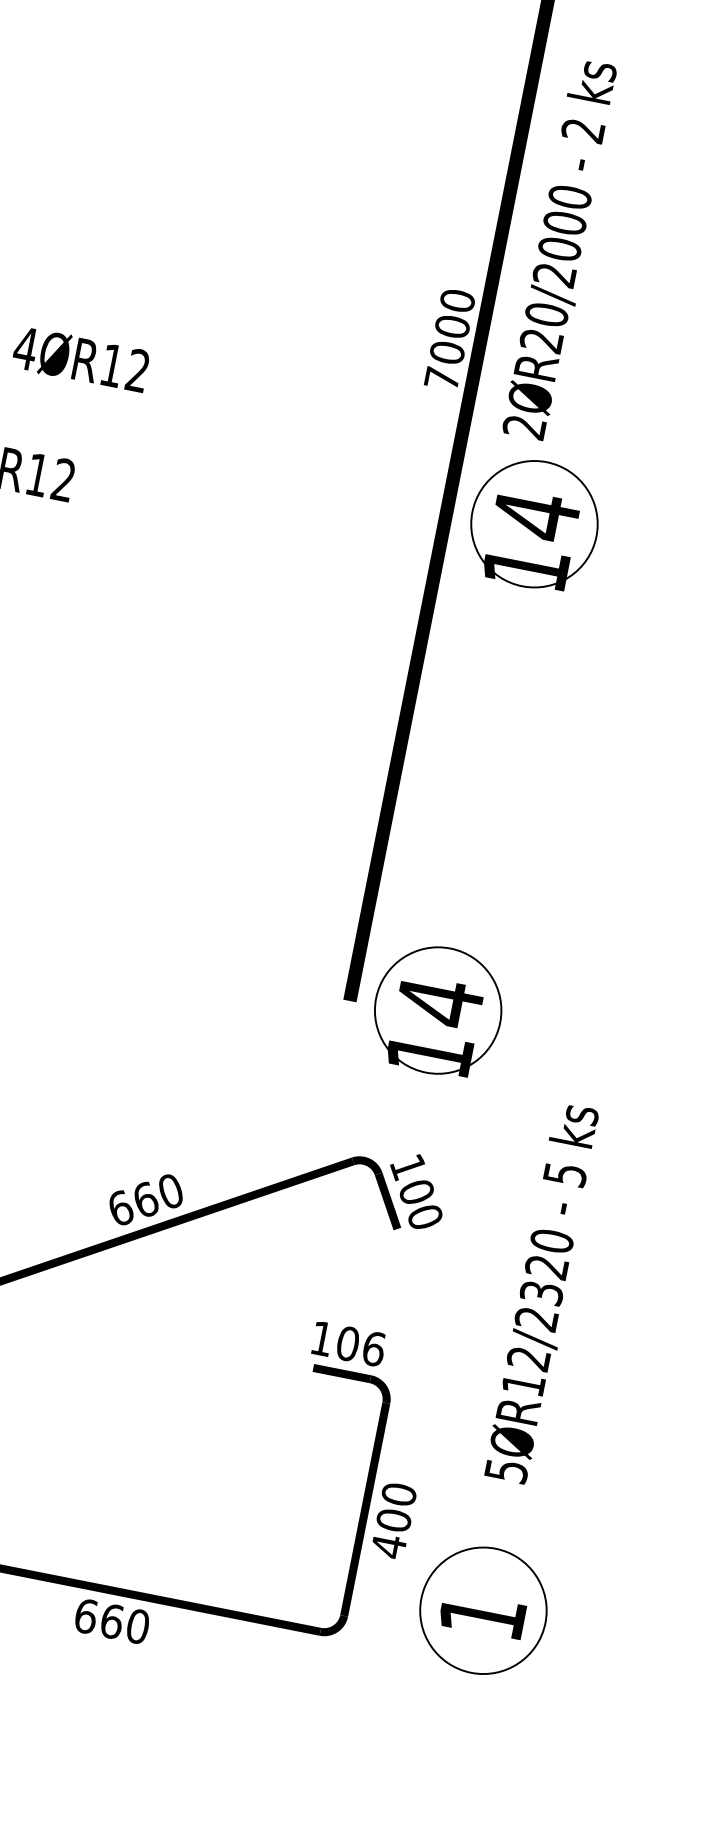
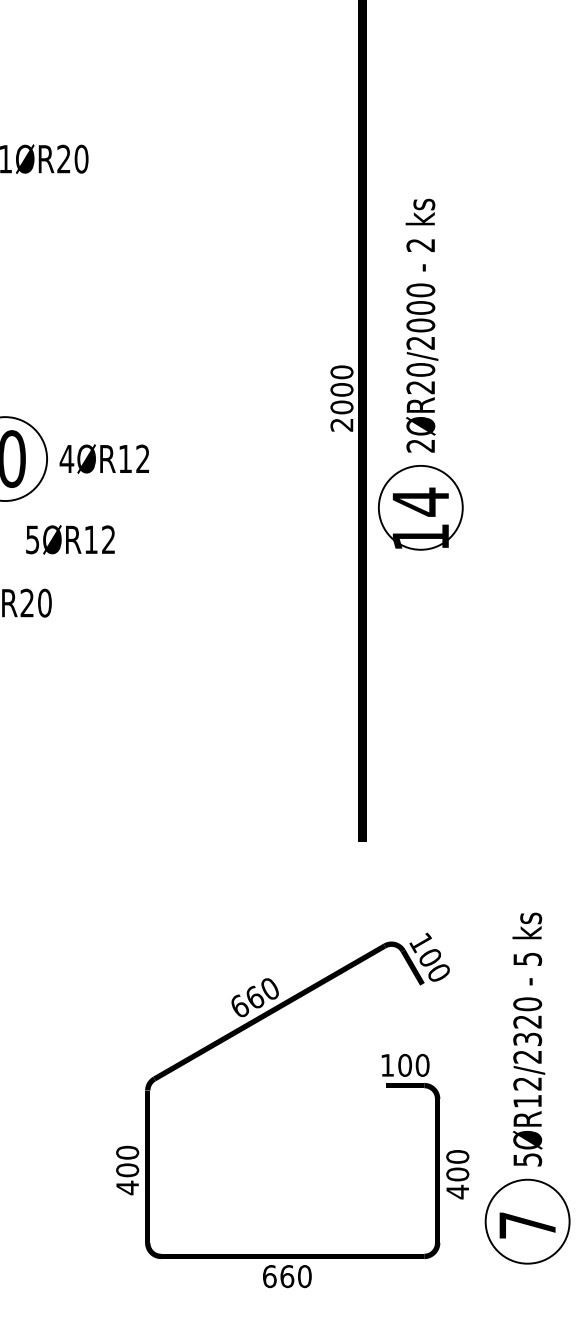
text: (560, 249) -> (421, 325), moved
text: (441, 377) -> (341, 424), 7000 -> 2000
part: (437, 1009) -> (420, 836), removed
text: (542, 1293) -> (528, 1039), moved
text: (374, 1347) -> (422, 1064), 106 -> 100
text: (482, 1616) -> (527, 1225), 1 -> 7

